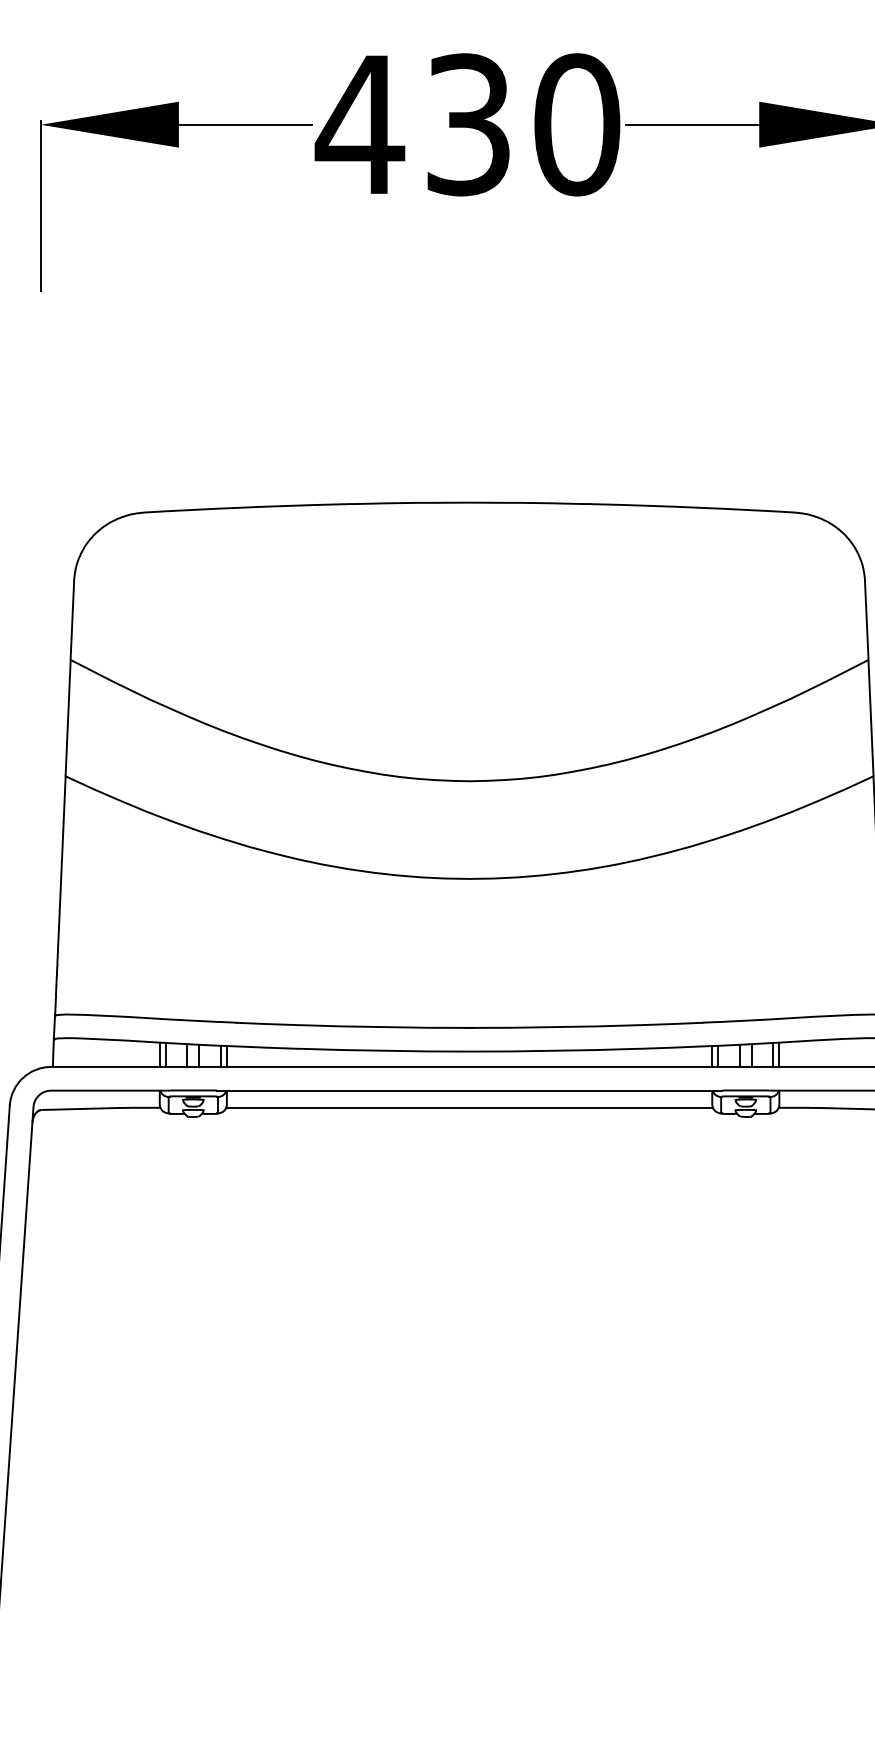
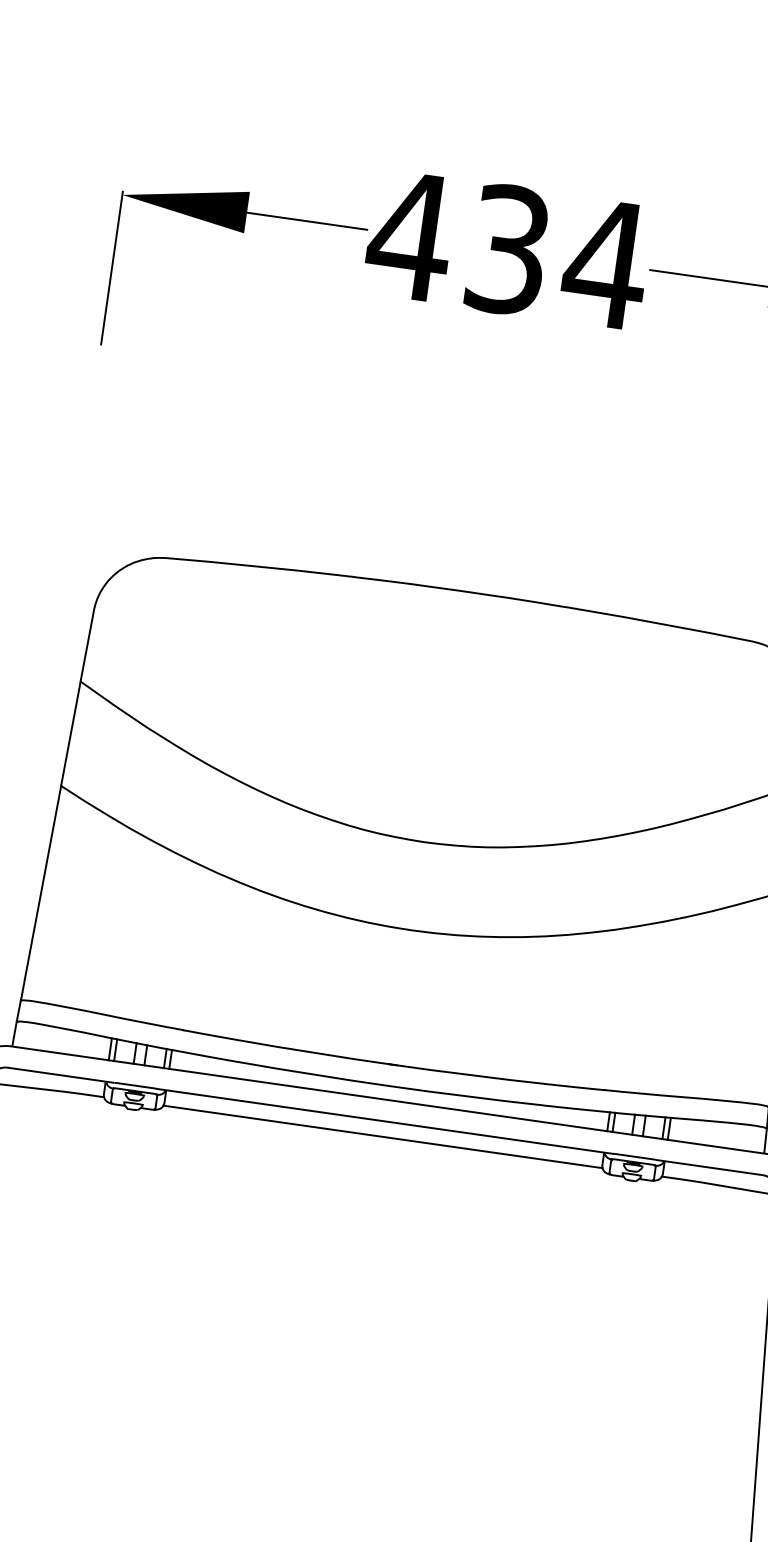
text: (576, 124) -> (605, 263), 430 -> 434

